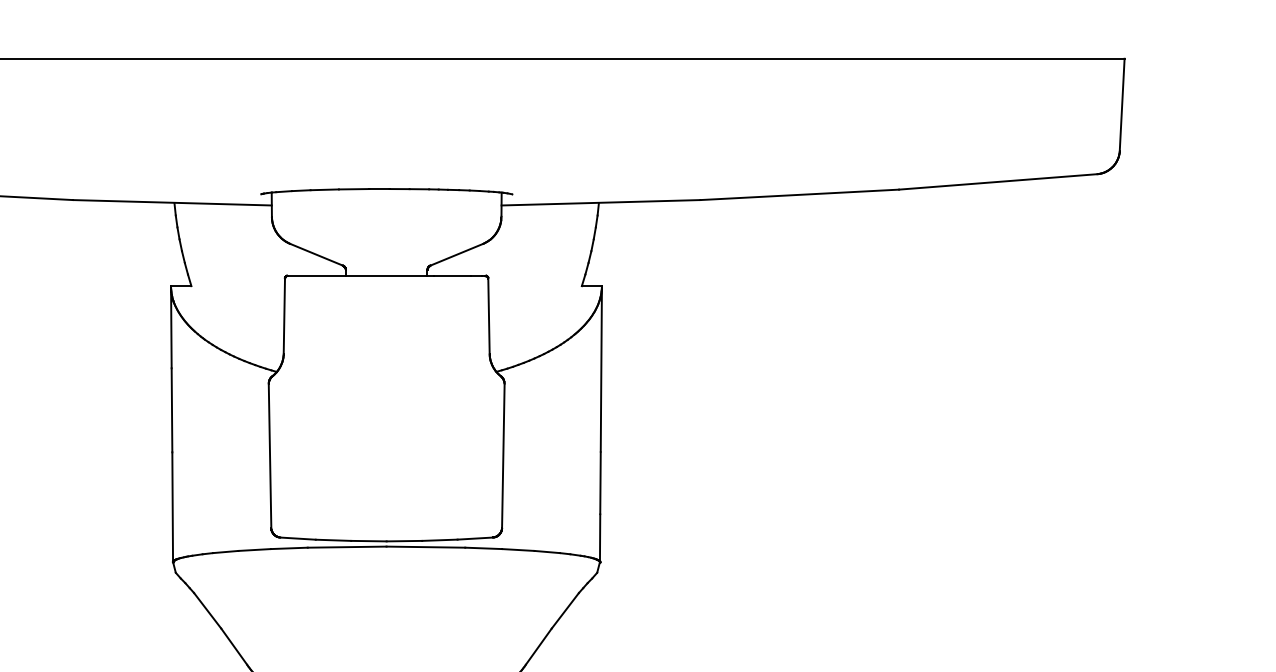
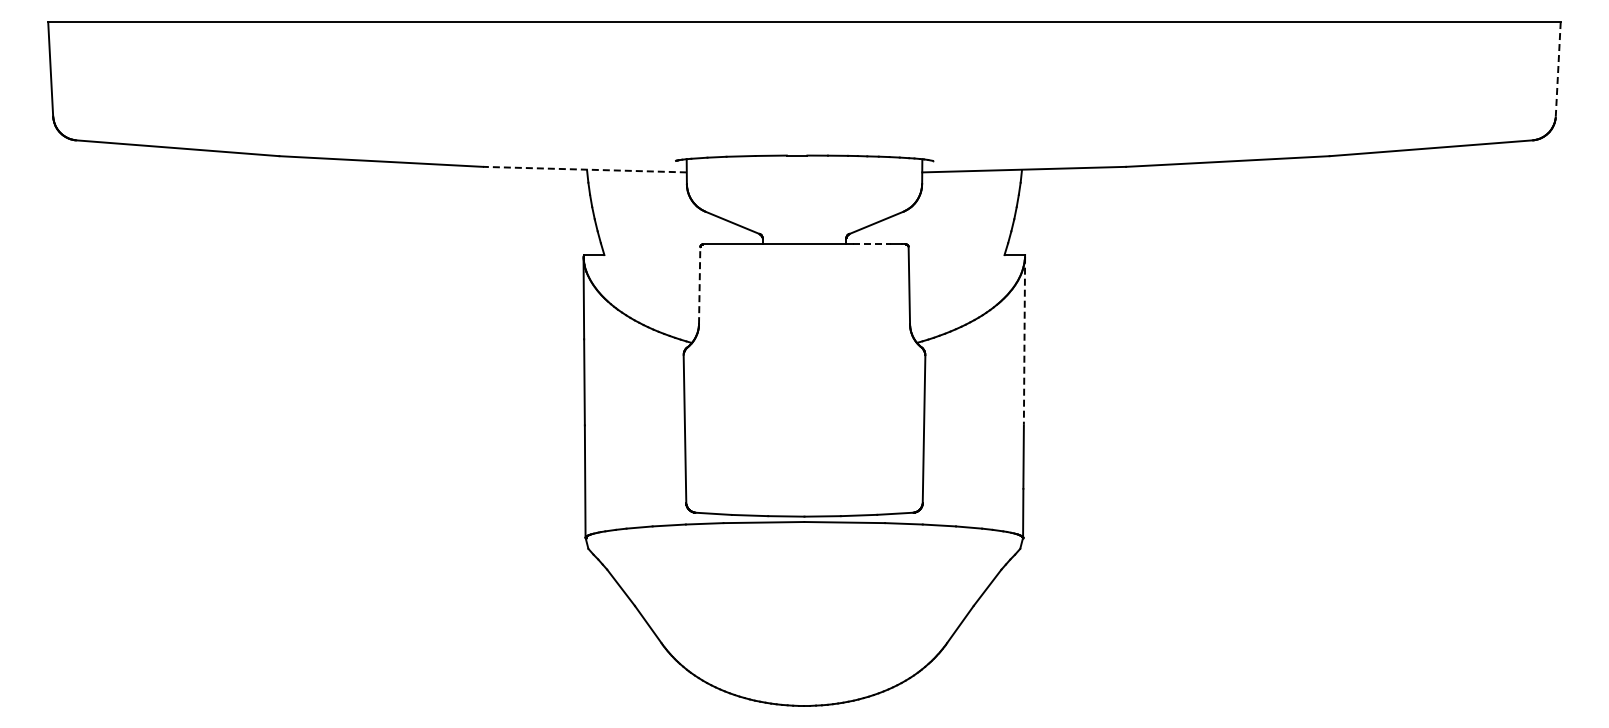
line: (1122, 105) -> (1558, 69), solid -> dashed
line: (171, 202) -> (584, 169), solid -> dashed
line: (453, 275) -> (872, 244), solid -> dashed
line: (284, 315) -> (699, 285), solid -> dashed
line: (601, 369) -> (1024, 340), solid -> dashed

